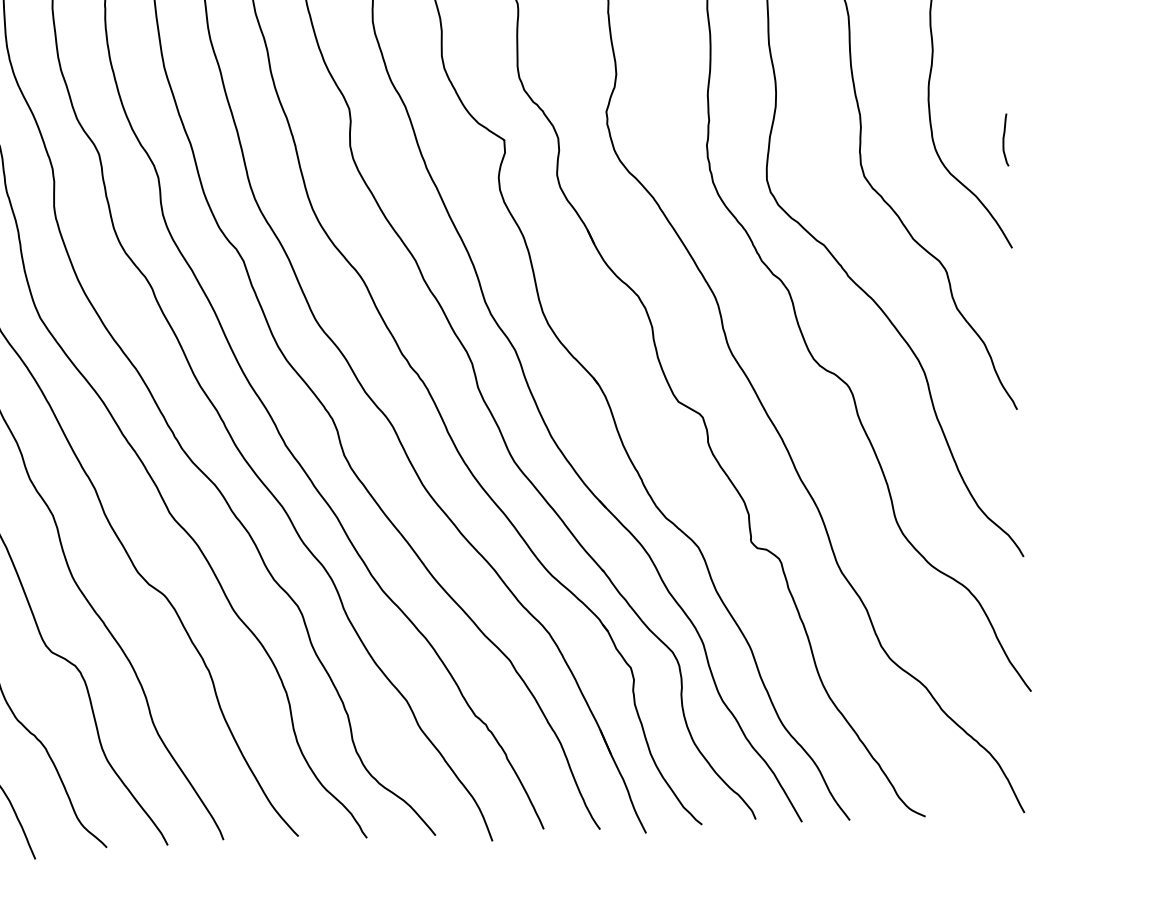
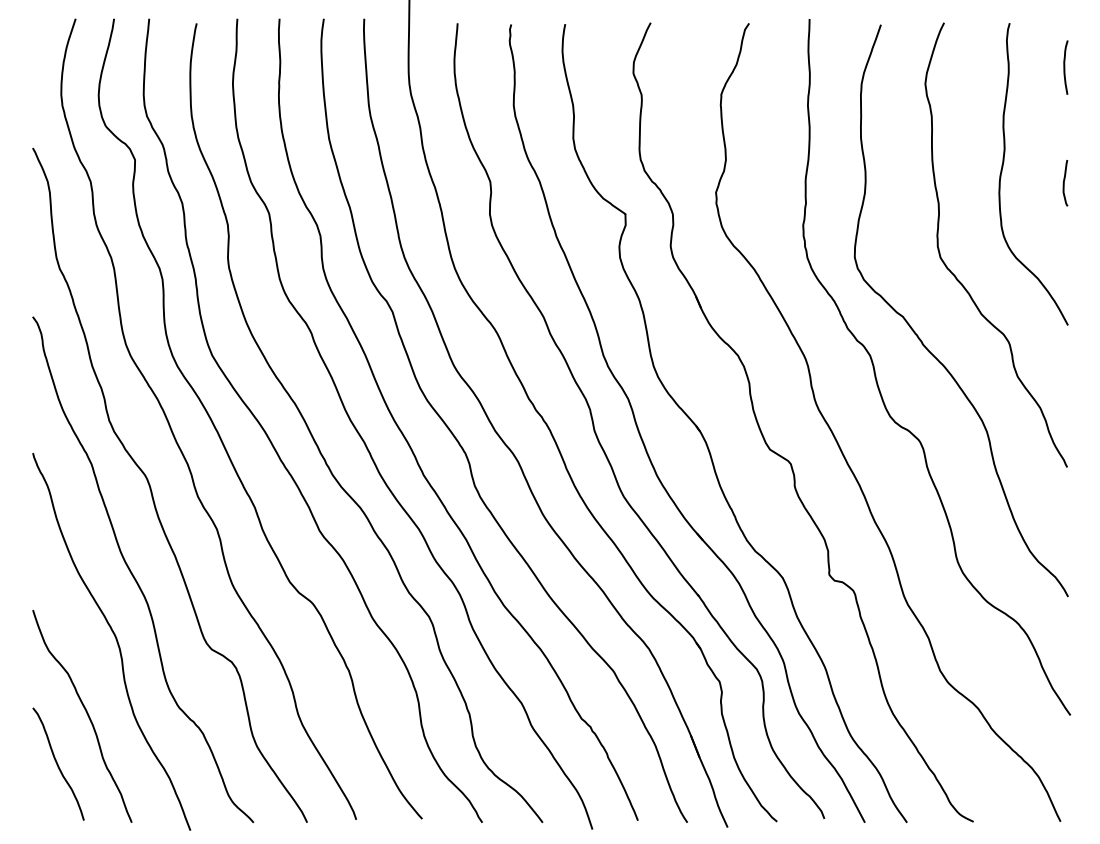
curve: (1004, 140) -> (1064, 183), moved

